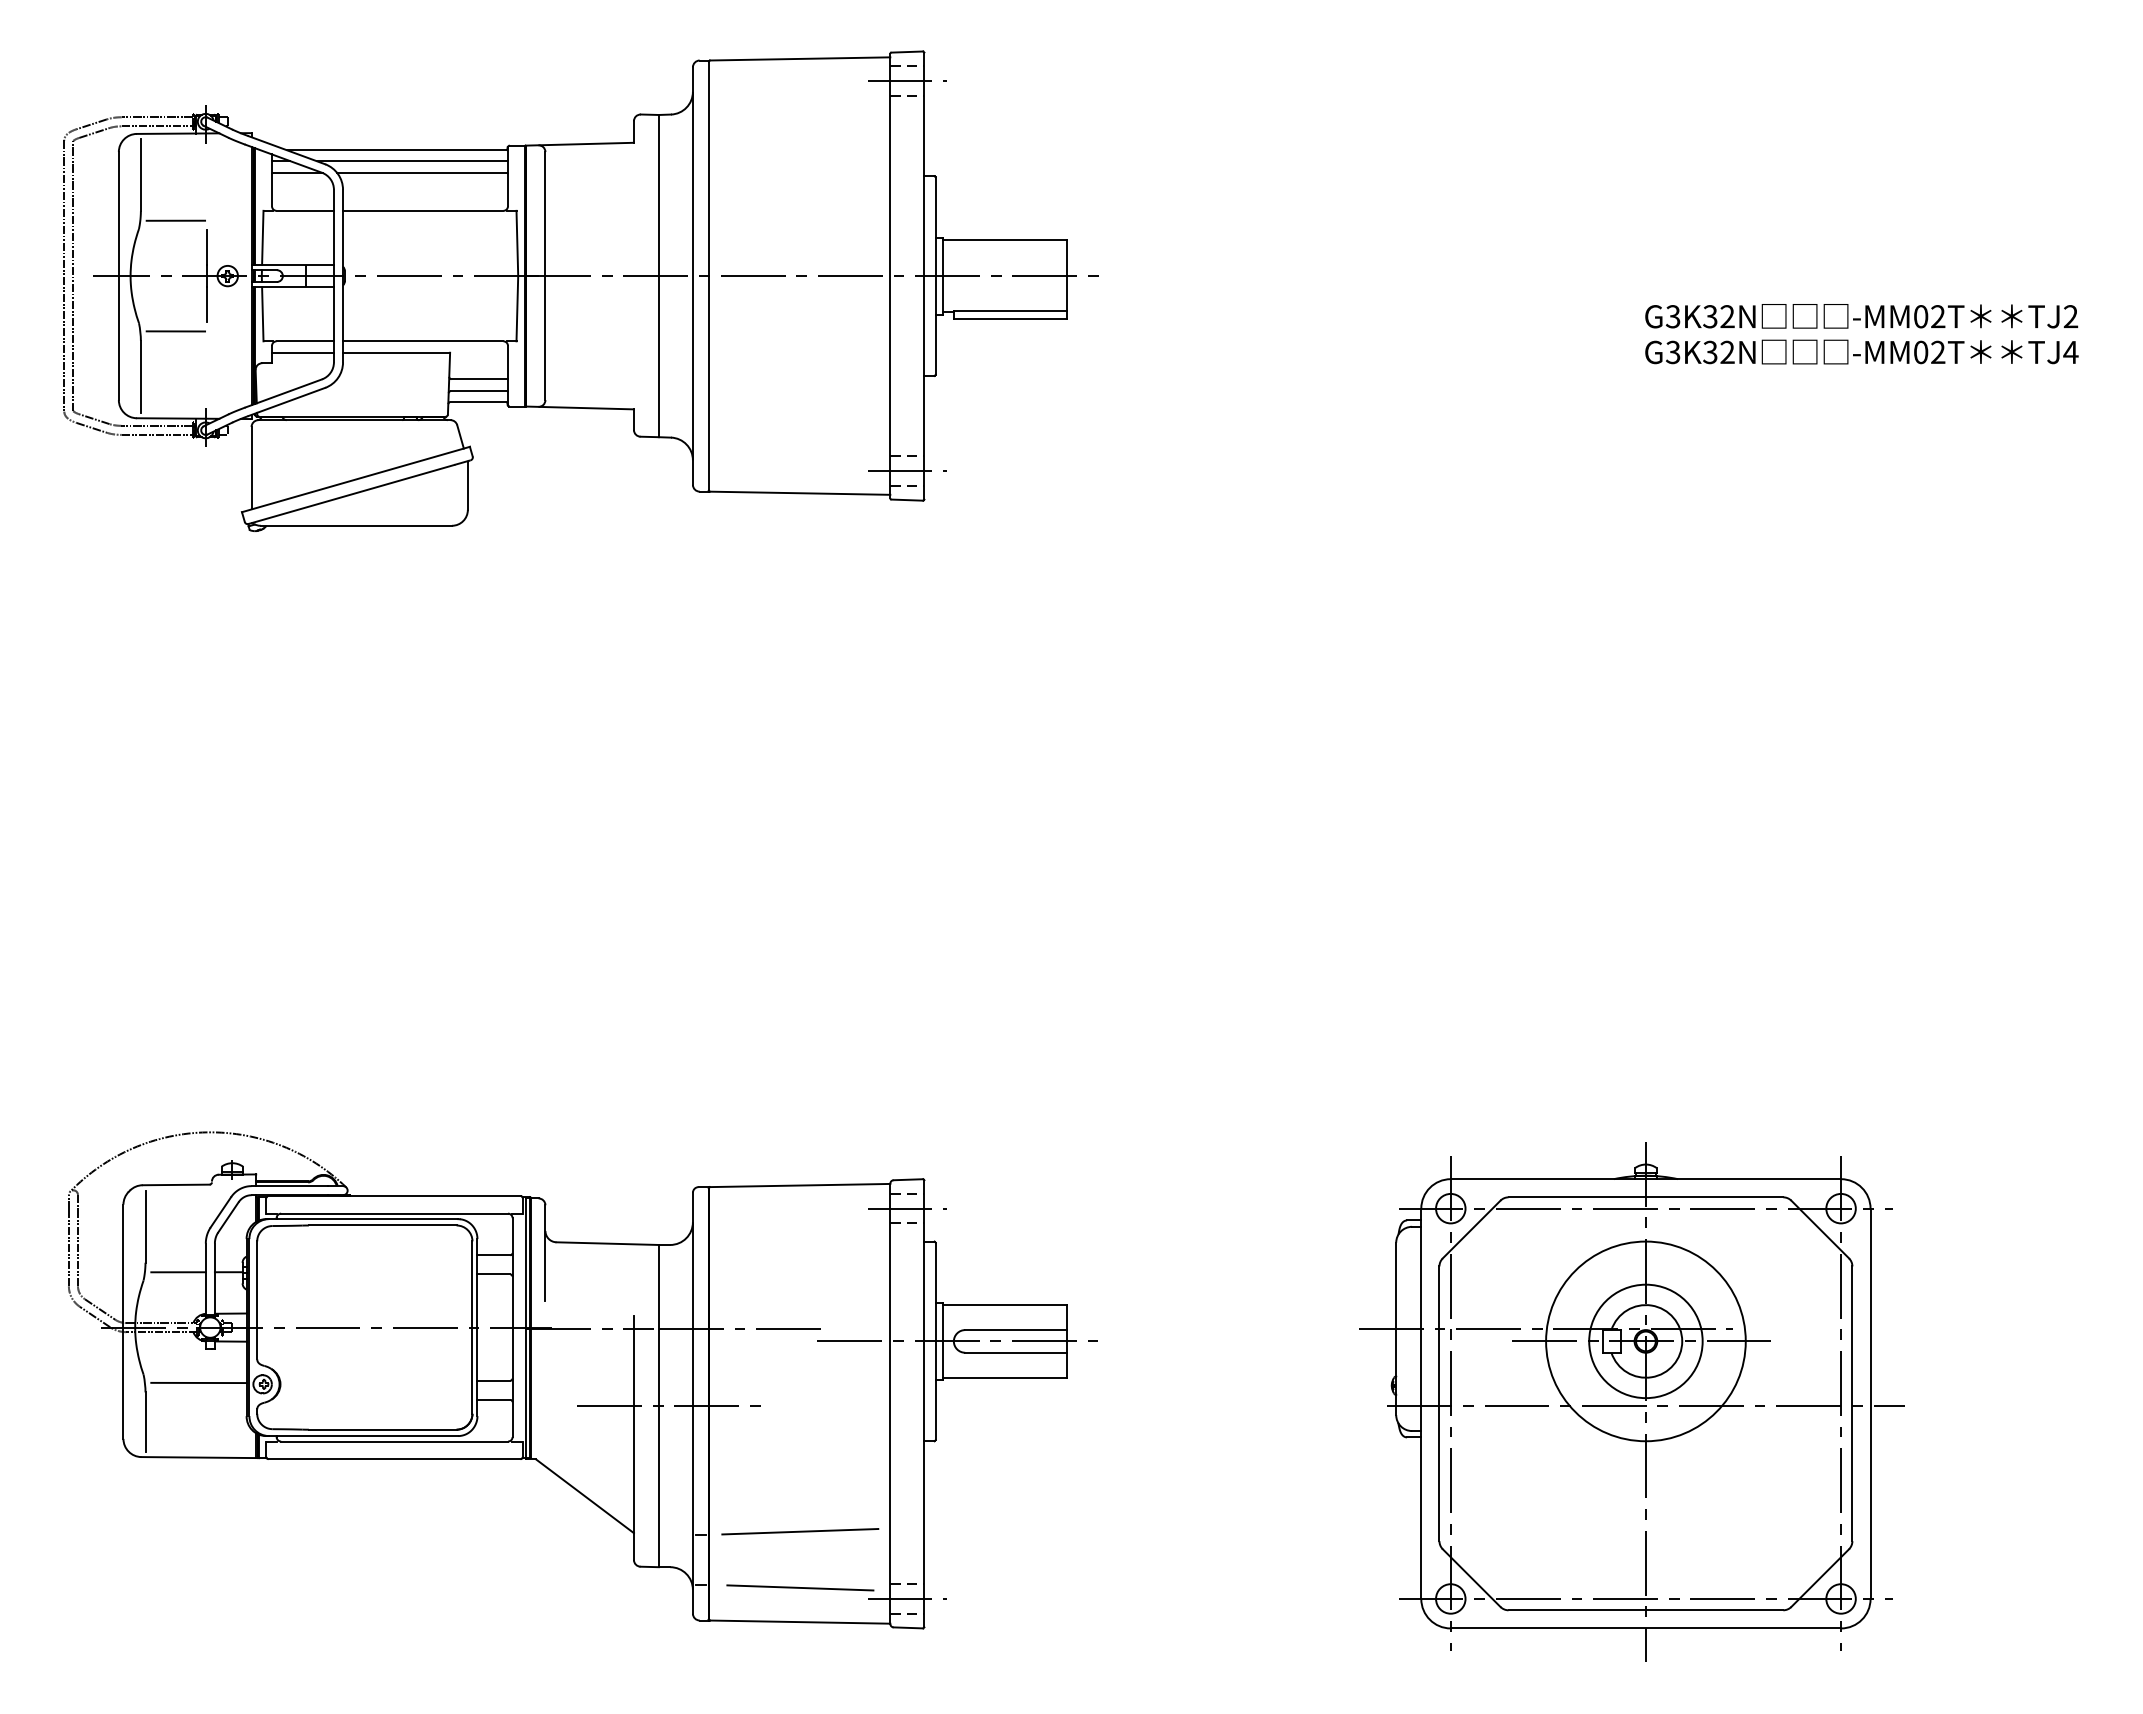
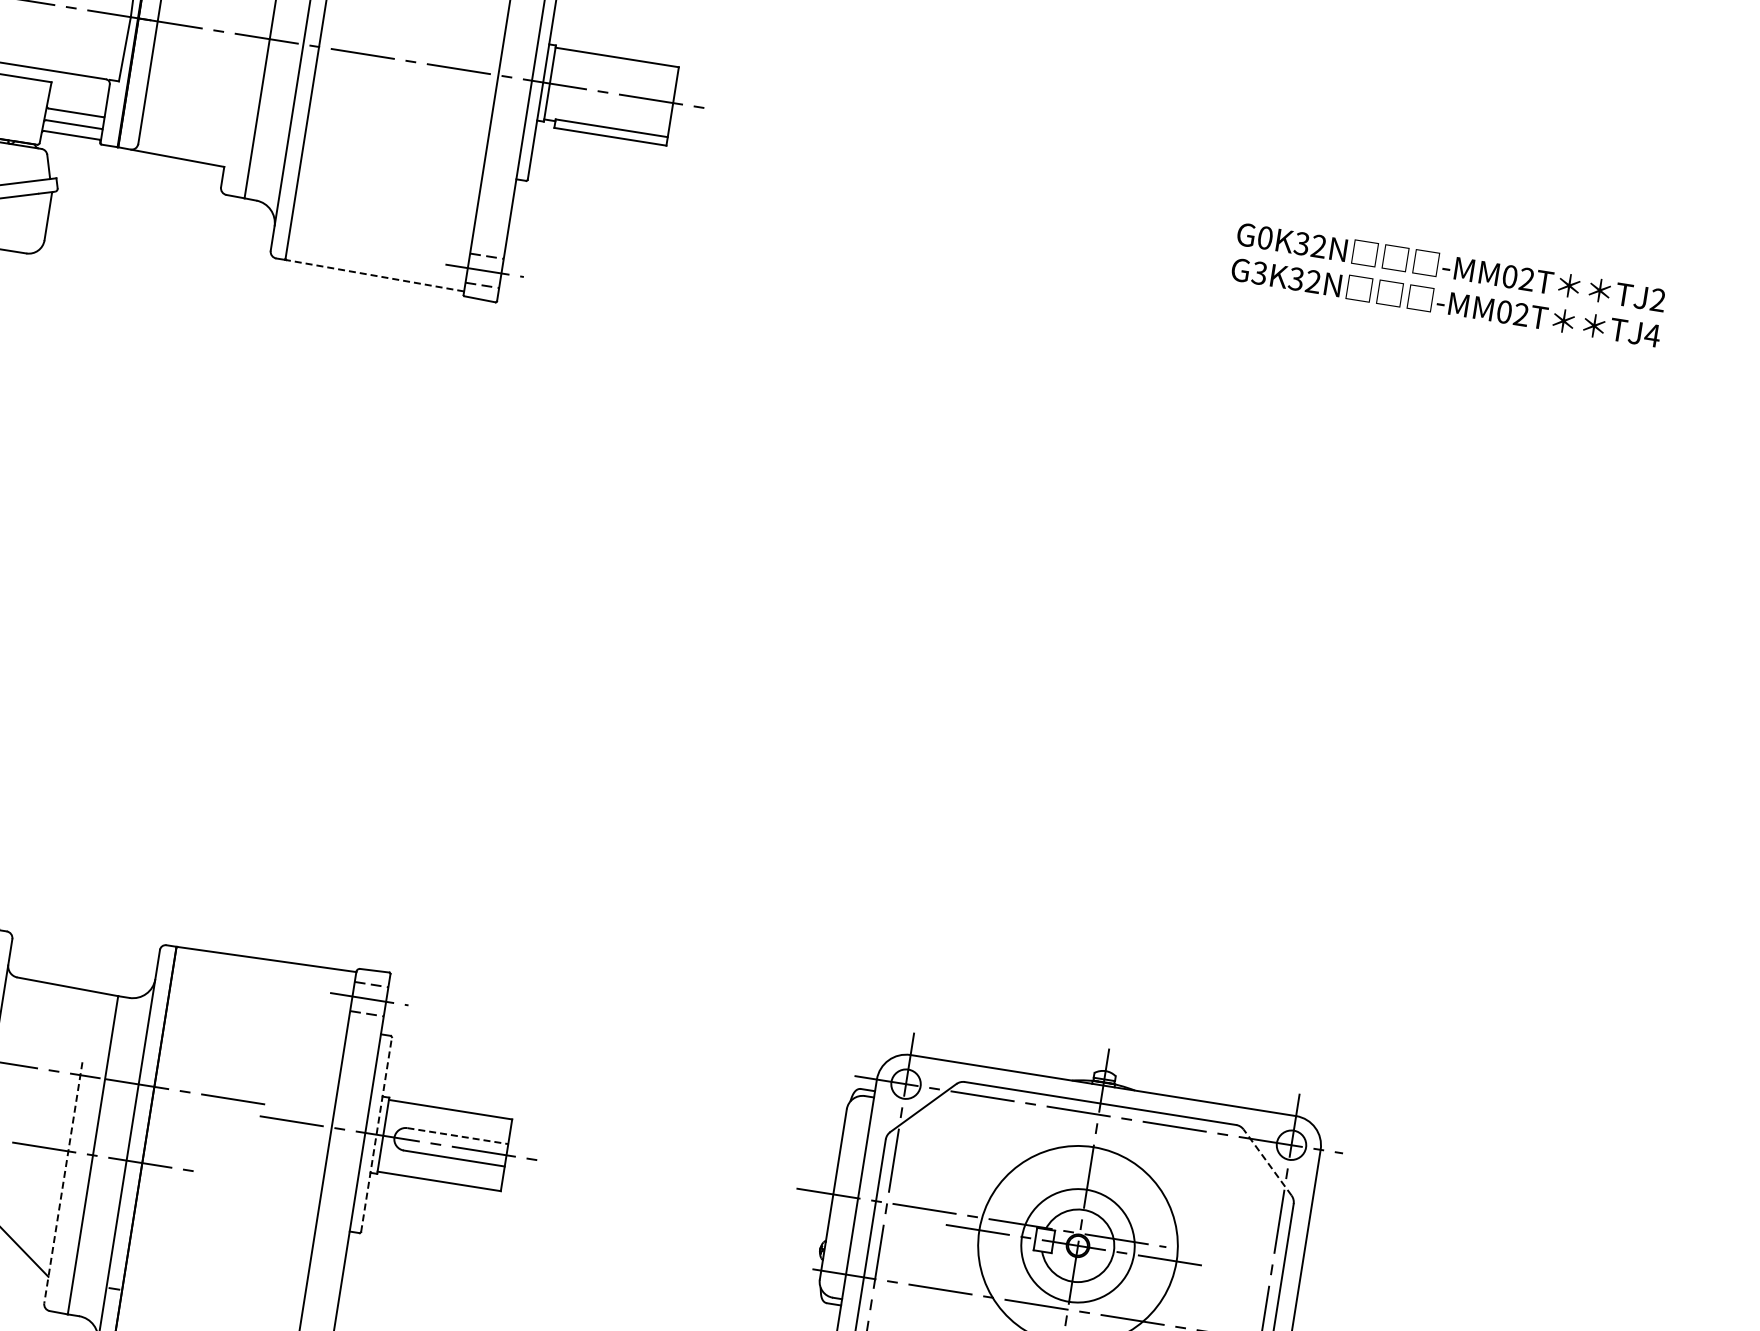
text: (1672, 316) -> (1264, 237), G3K32N -> G0K32N
line: (799, 493) -> (374, 275), solid -> dashed
line: (1820, 1229) -> (1267, 1162), solid -> dashed
line: (1016, 1330) -> (458, 1136), solid -> dashed
line: (935, 1341) -> (376, 1134), solid -> dashed
line: (633, 1438) -> (62, 1183), solid -> dashed
line: (800, 1531) -> (213, 1301), removed

